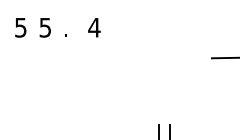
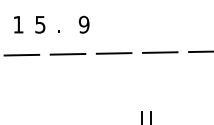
text: (20, 27) -> (18, 24), 5 -> 1
text: (94, 27) -> (84, 24), 4 -> 9
line: (179, 58) -> (160, 52), added
line: (127, 59) -> (113, 53), added
line: (76, 60) -> (68, 54), added
line: (24, 61) -> (21, 54), added

